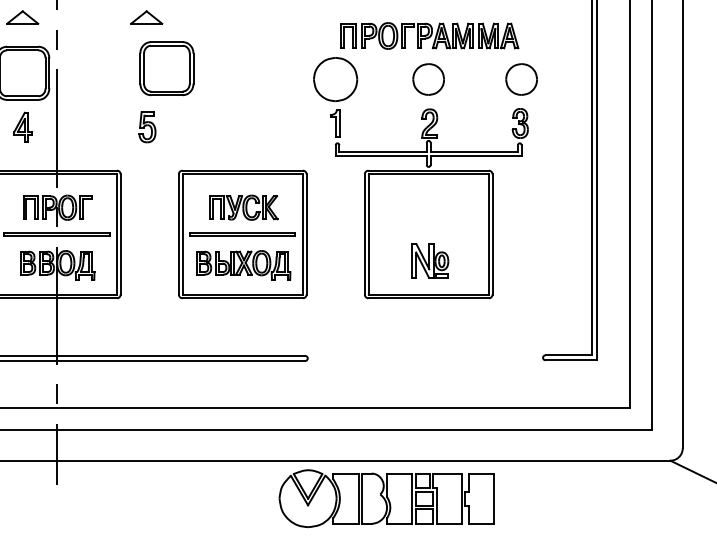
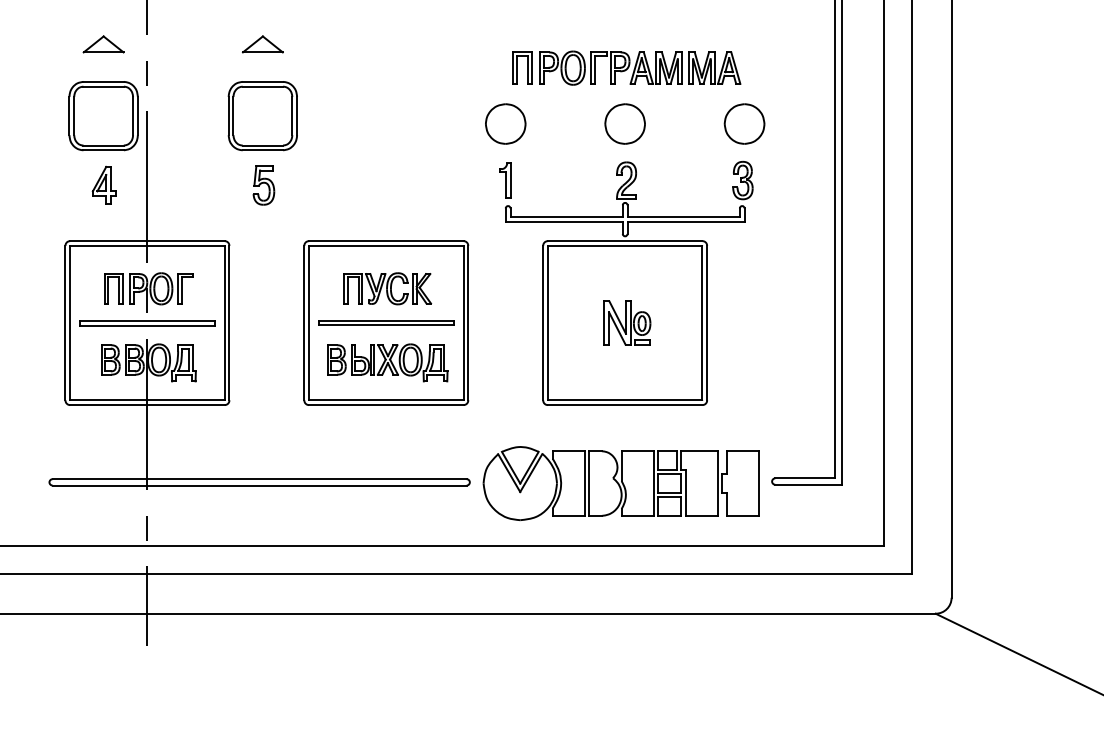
part: (166, 68) -> (262, 116), moved
part: (335, 79) -> (505, 123), size x0.71
part: (430, 260) -> (627, 322), moved
part: (386, 498) -> (620, 483), moved

